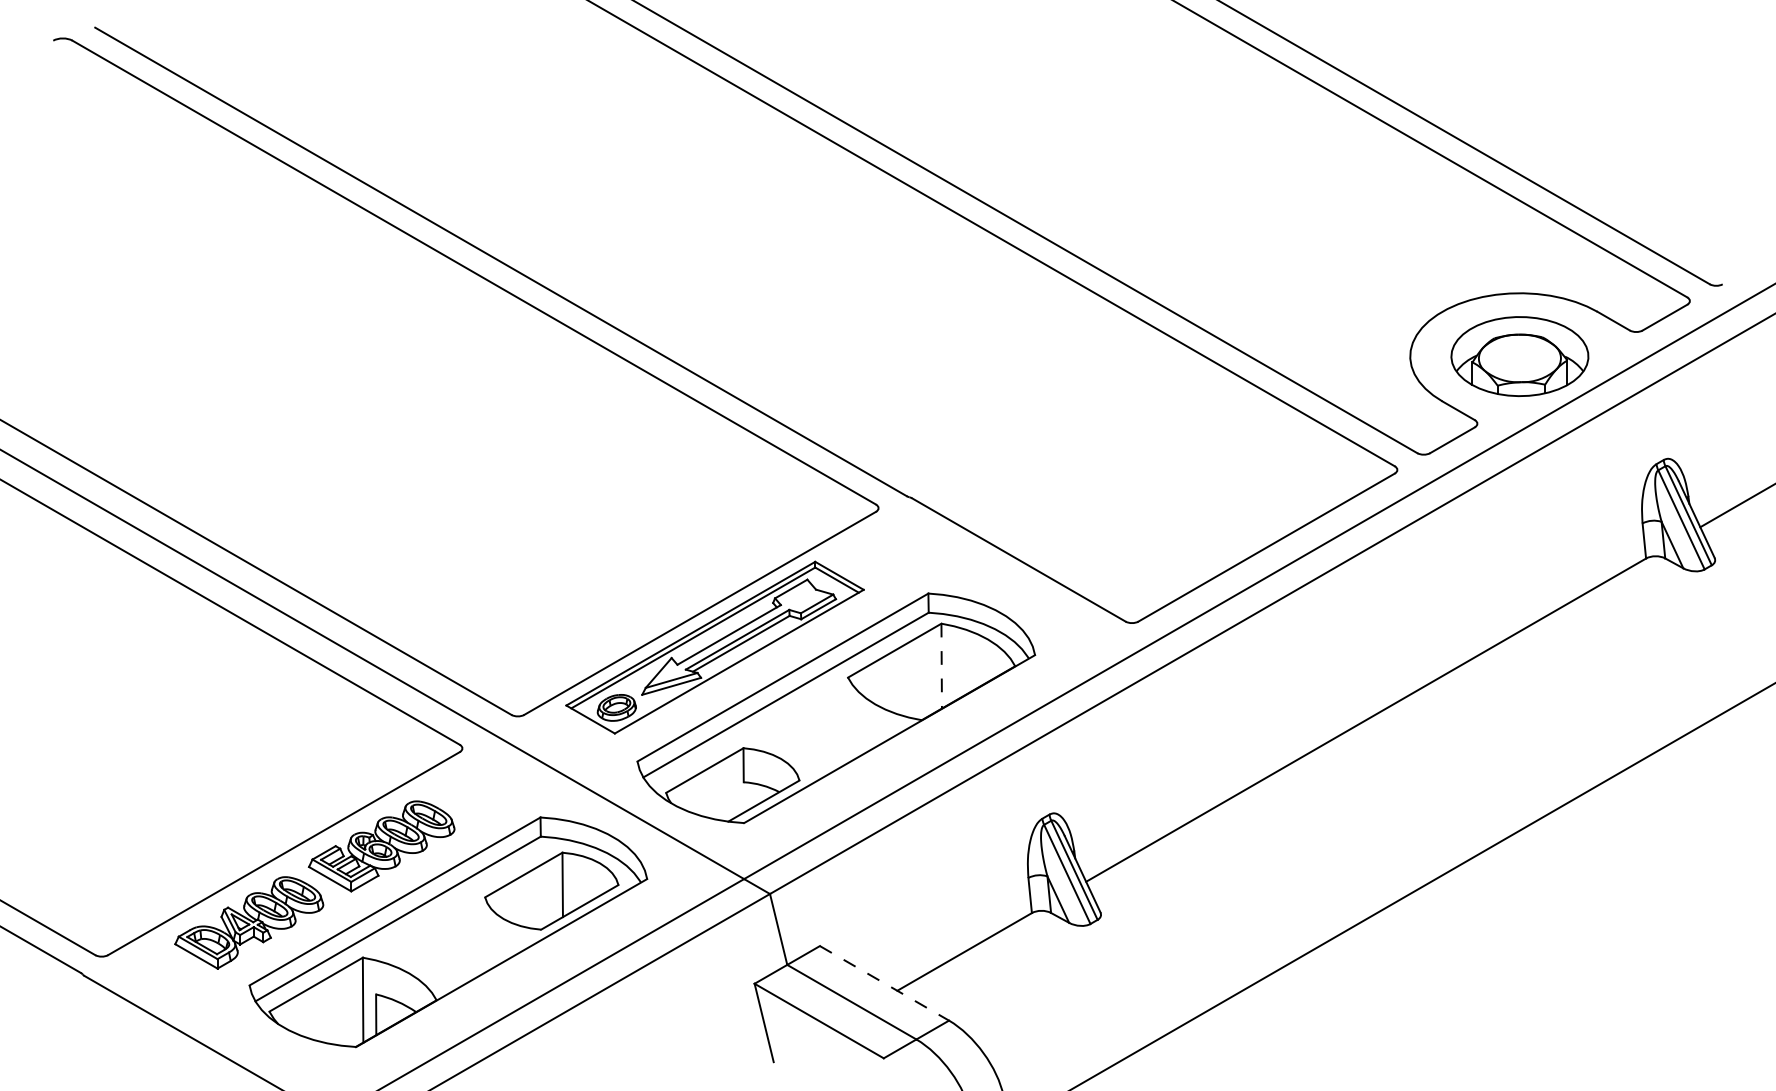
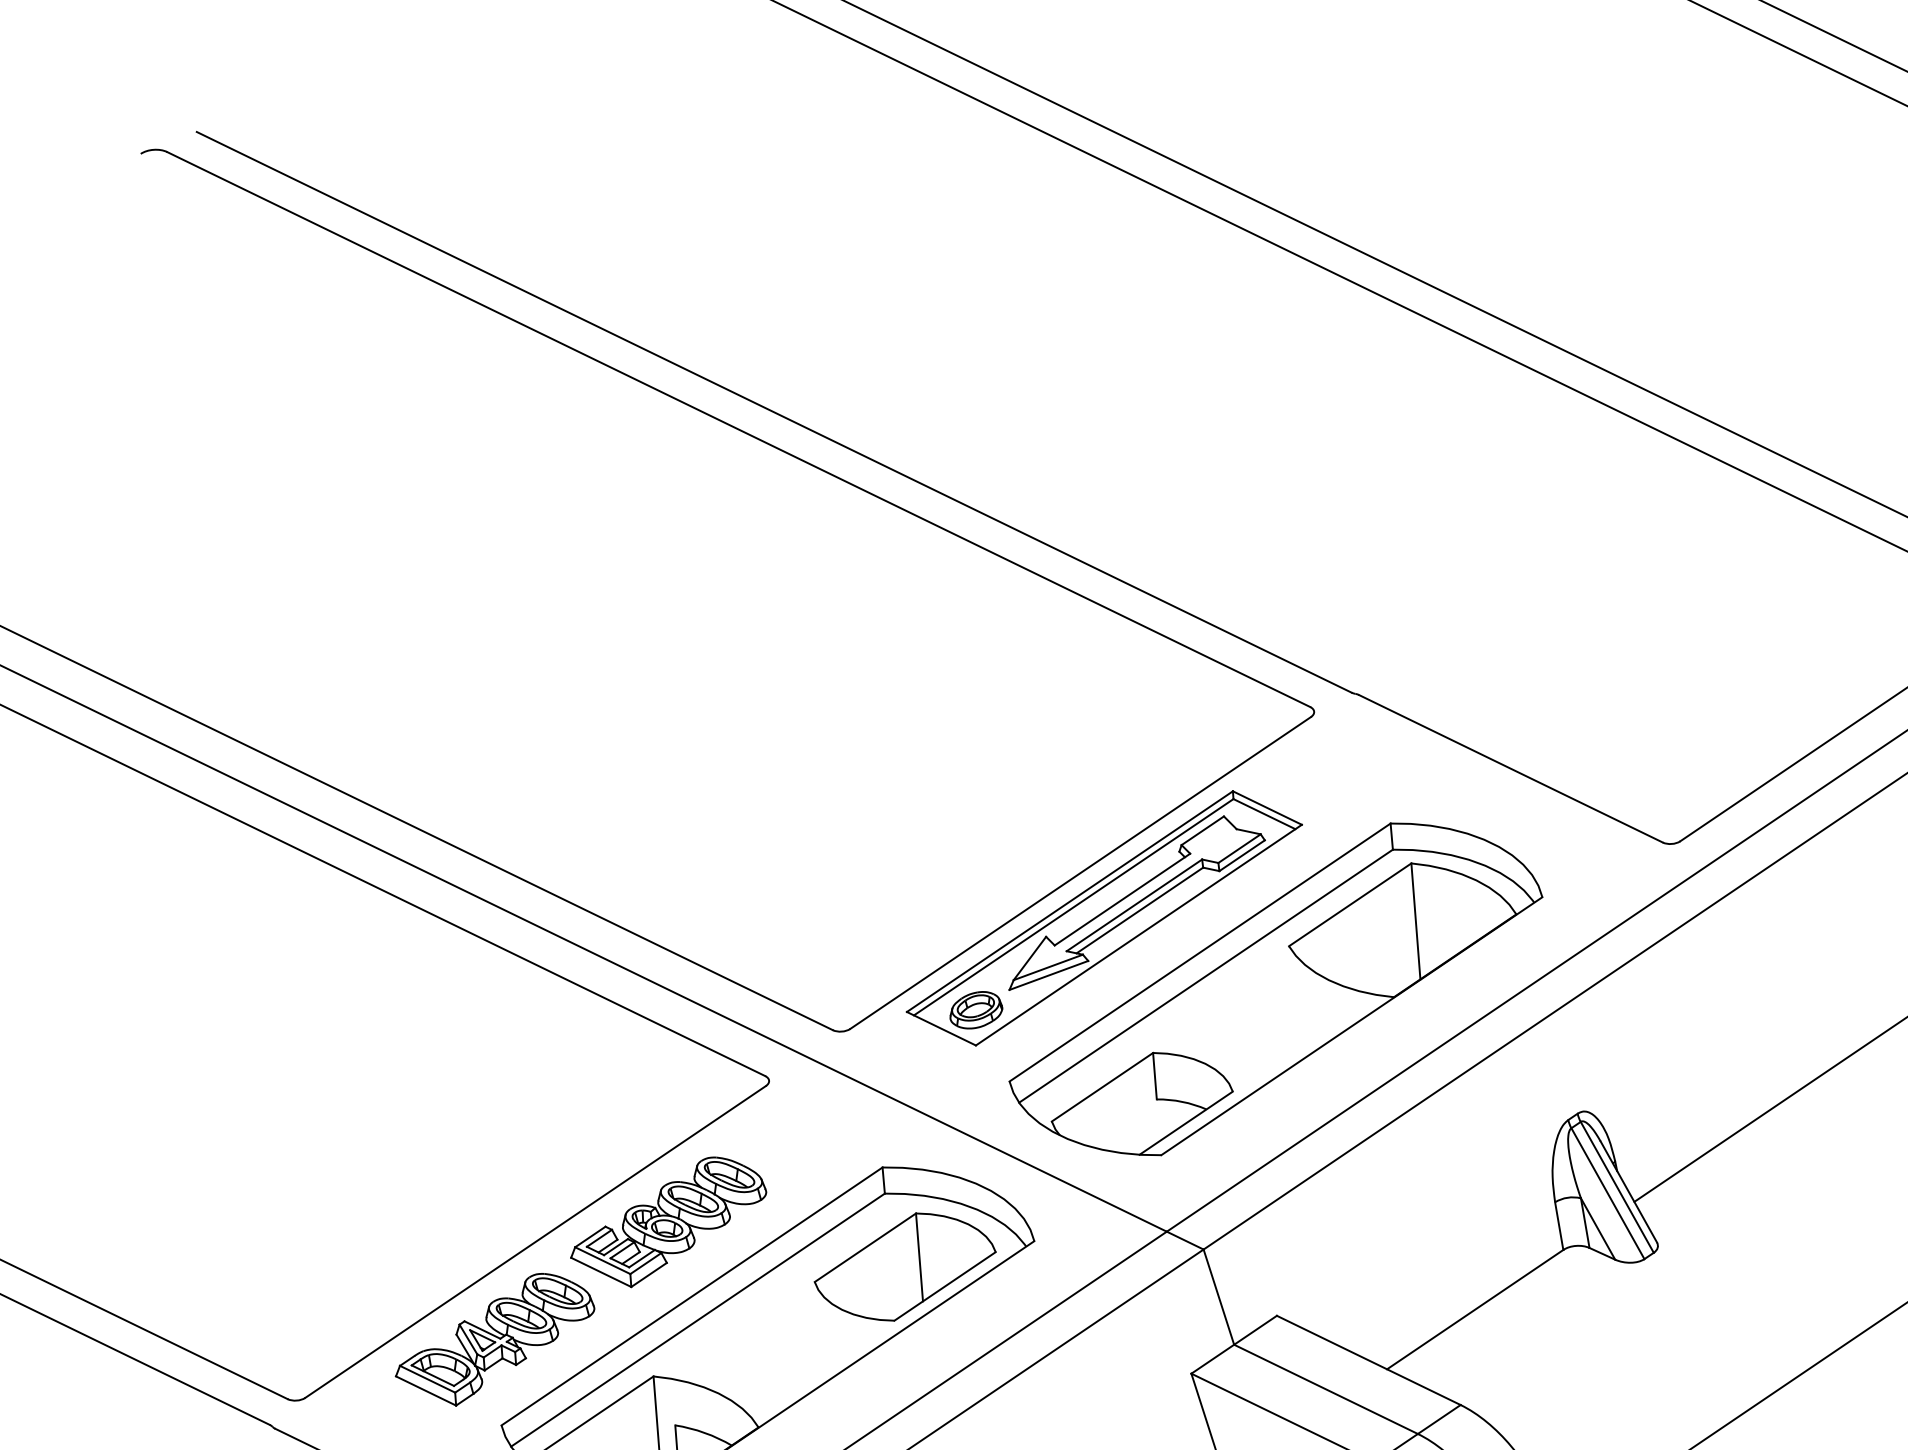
line: (941, 666) -> (1415, 921), dashed -> solid
line: (884, 983) -> (1368, 1360), dashed -> solid

